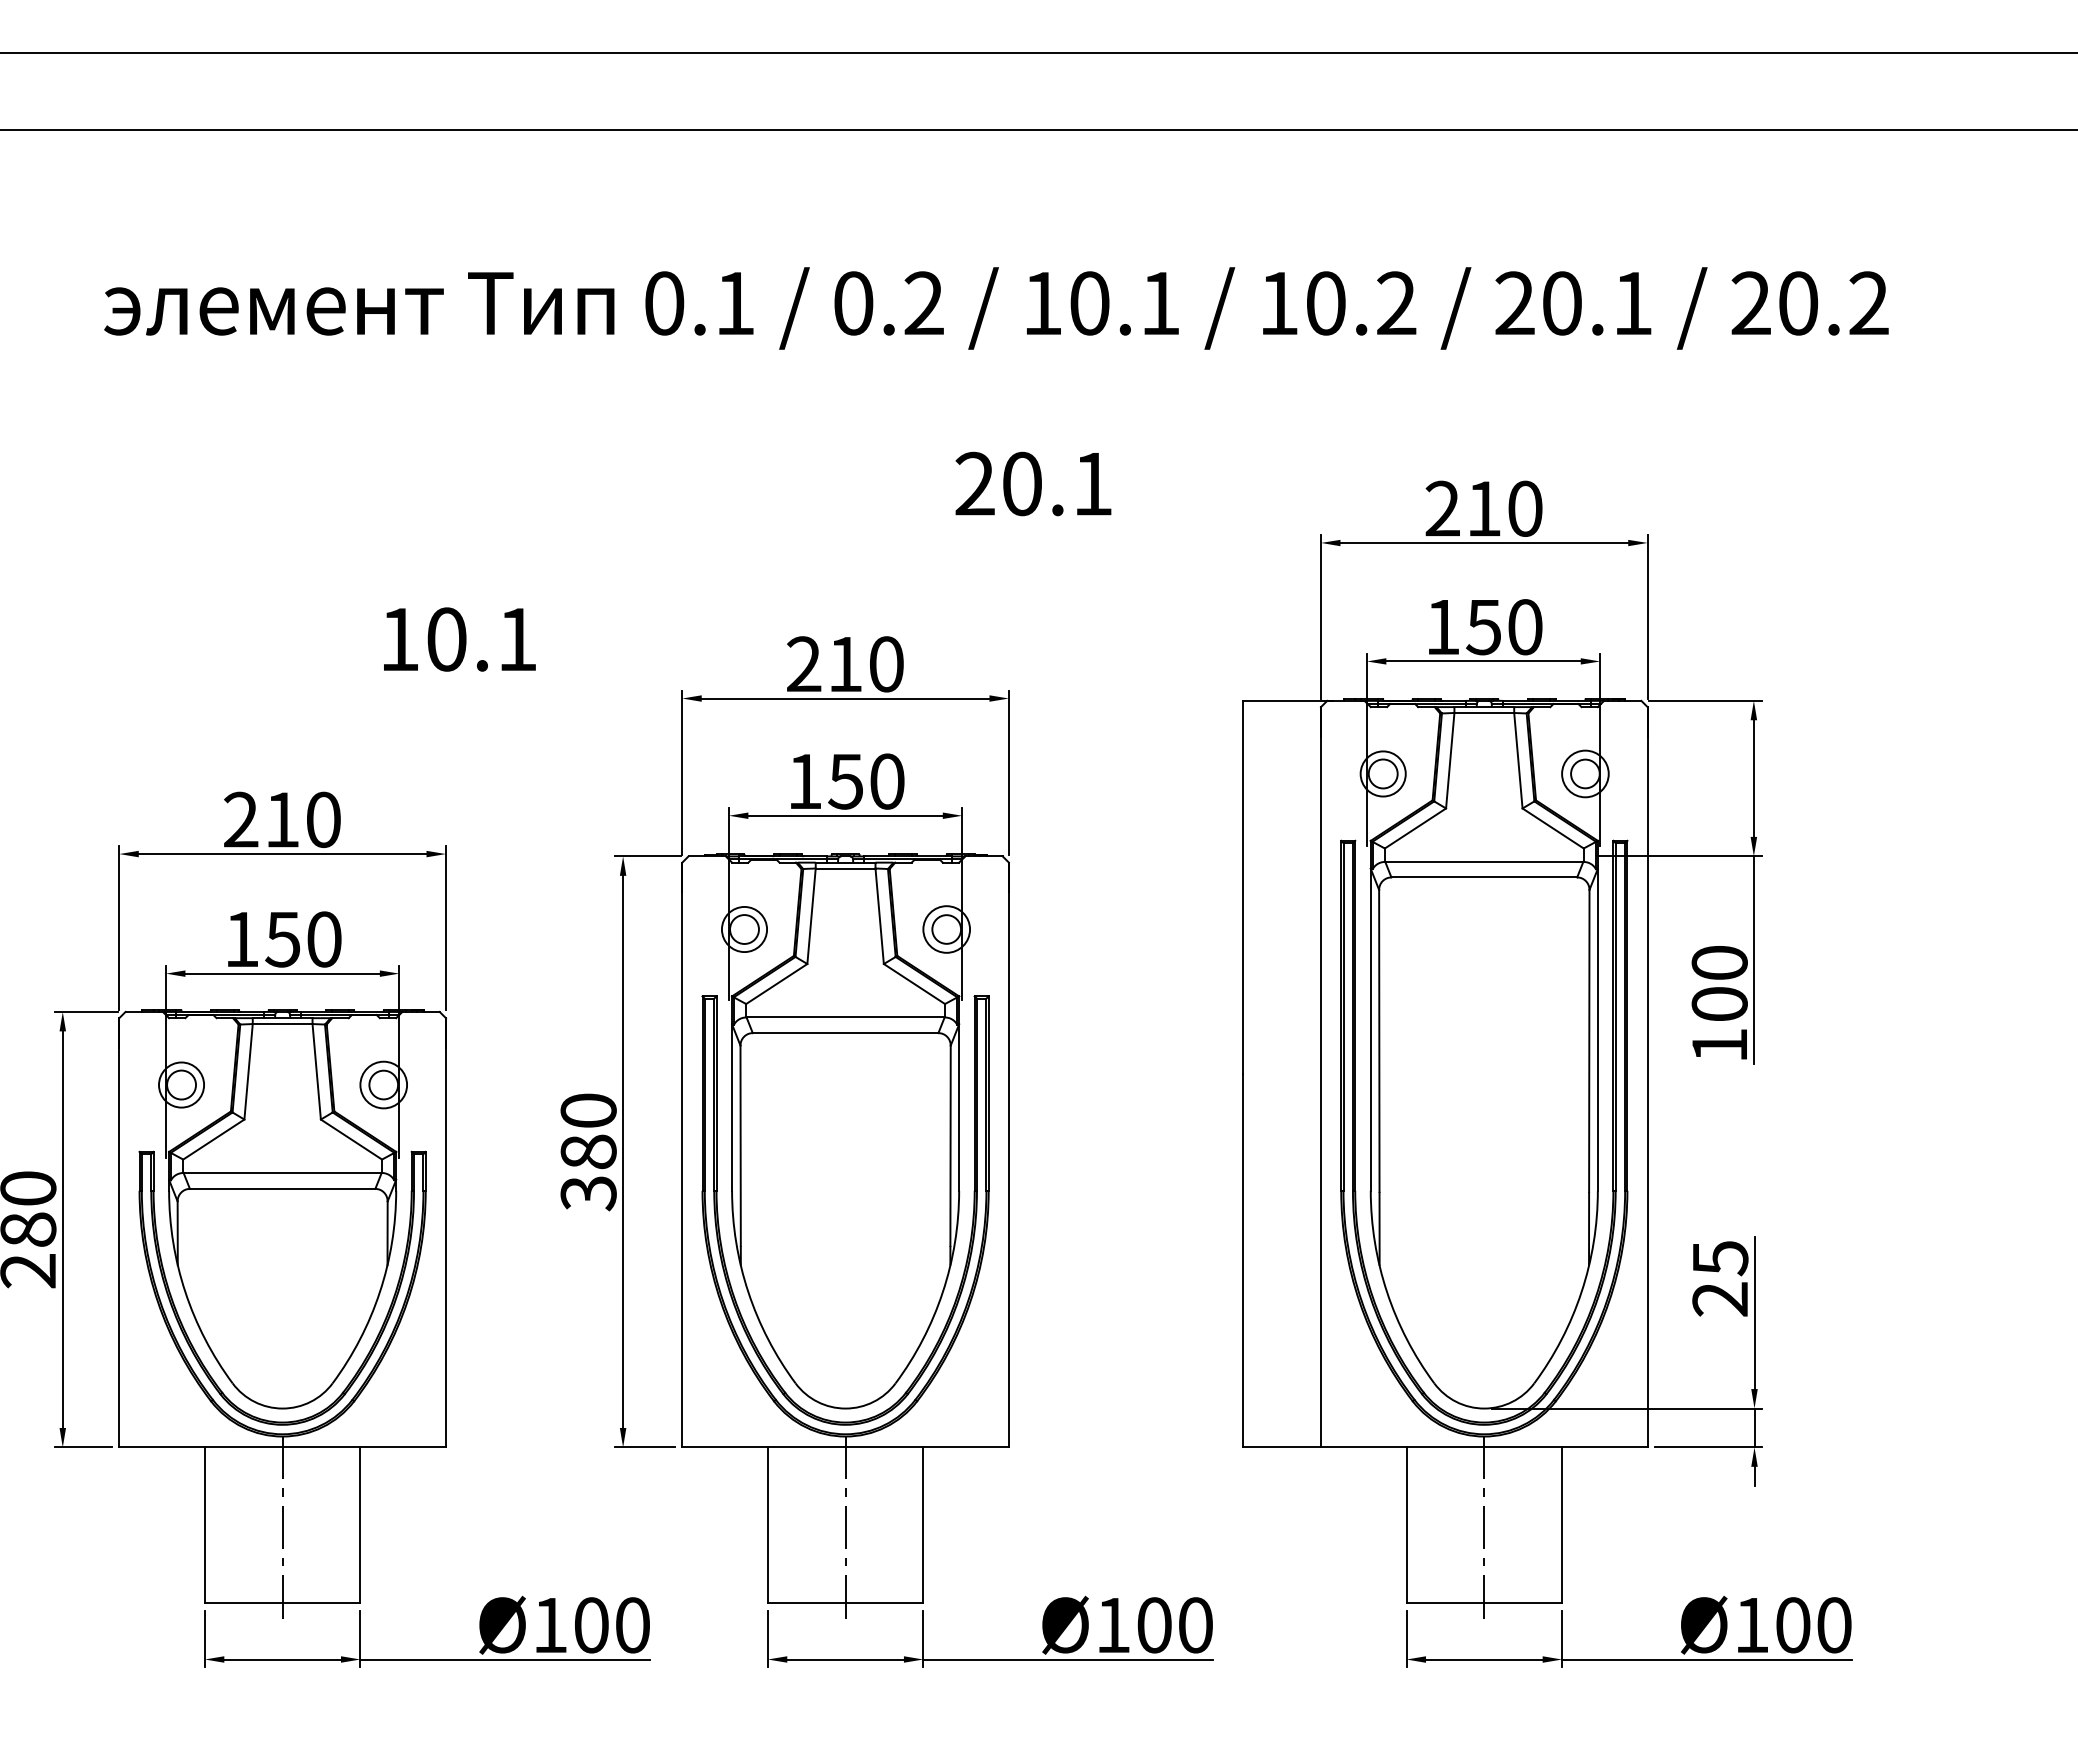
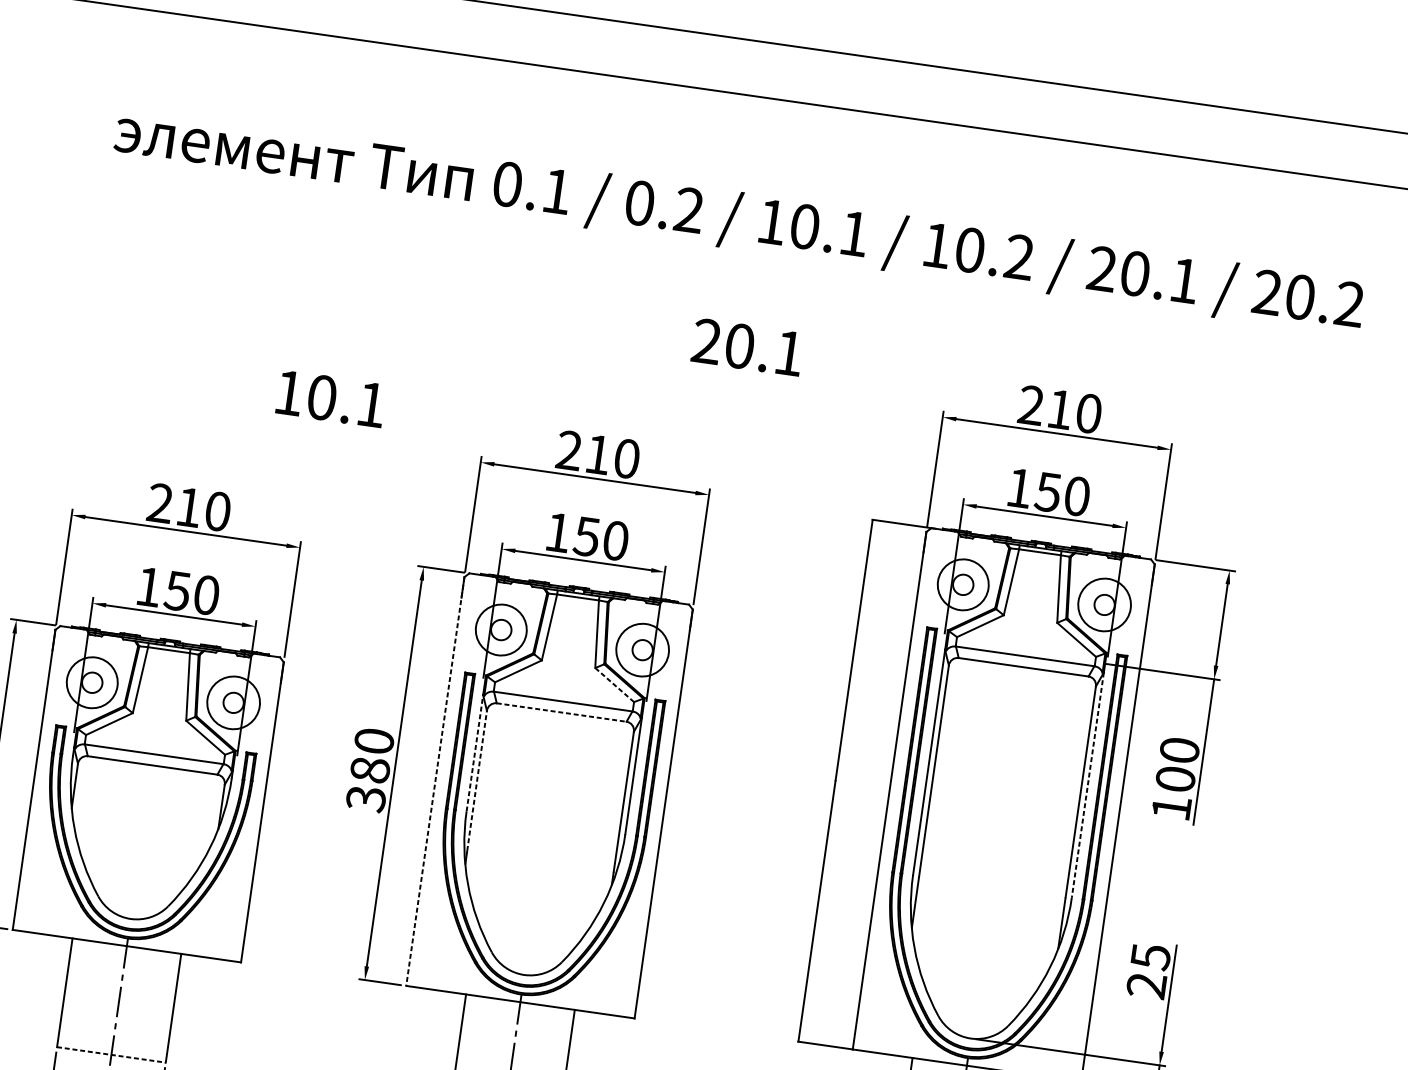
circle: (1382, 773) -> (962, 584), size x1.6
circle: (1585, 773) -> (1104, 604), size x1.6
circle: (744, 929) -> (501, 630), size x1.6
circle: (946, 929) -> (642, 650), size x1.6
line: (914, 984) -> (614, 685), solid -> dashed
line: (1597, 1029) -> (1087, 784), solid -> dashed
line: (845, 1033) -> (561, 712), solid -> dashed
circle: (181, 1084) -> (92, 682), size x1.6
circle: (383, 1084) -> (233, 702), size x1.6
line: (732, 1107) -> (475, 753), solid -> dashed
line: (740, 1145) -> (477, 780), solid -> dashed
line: (682, 1155) -> (435, 781), solid -> dashed
line: (282, 1602) -> (111, 1054), solid -> dashed

